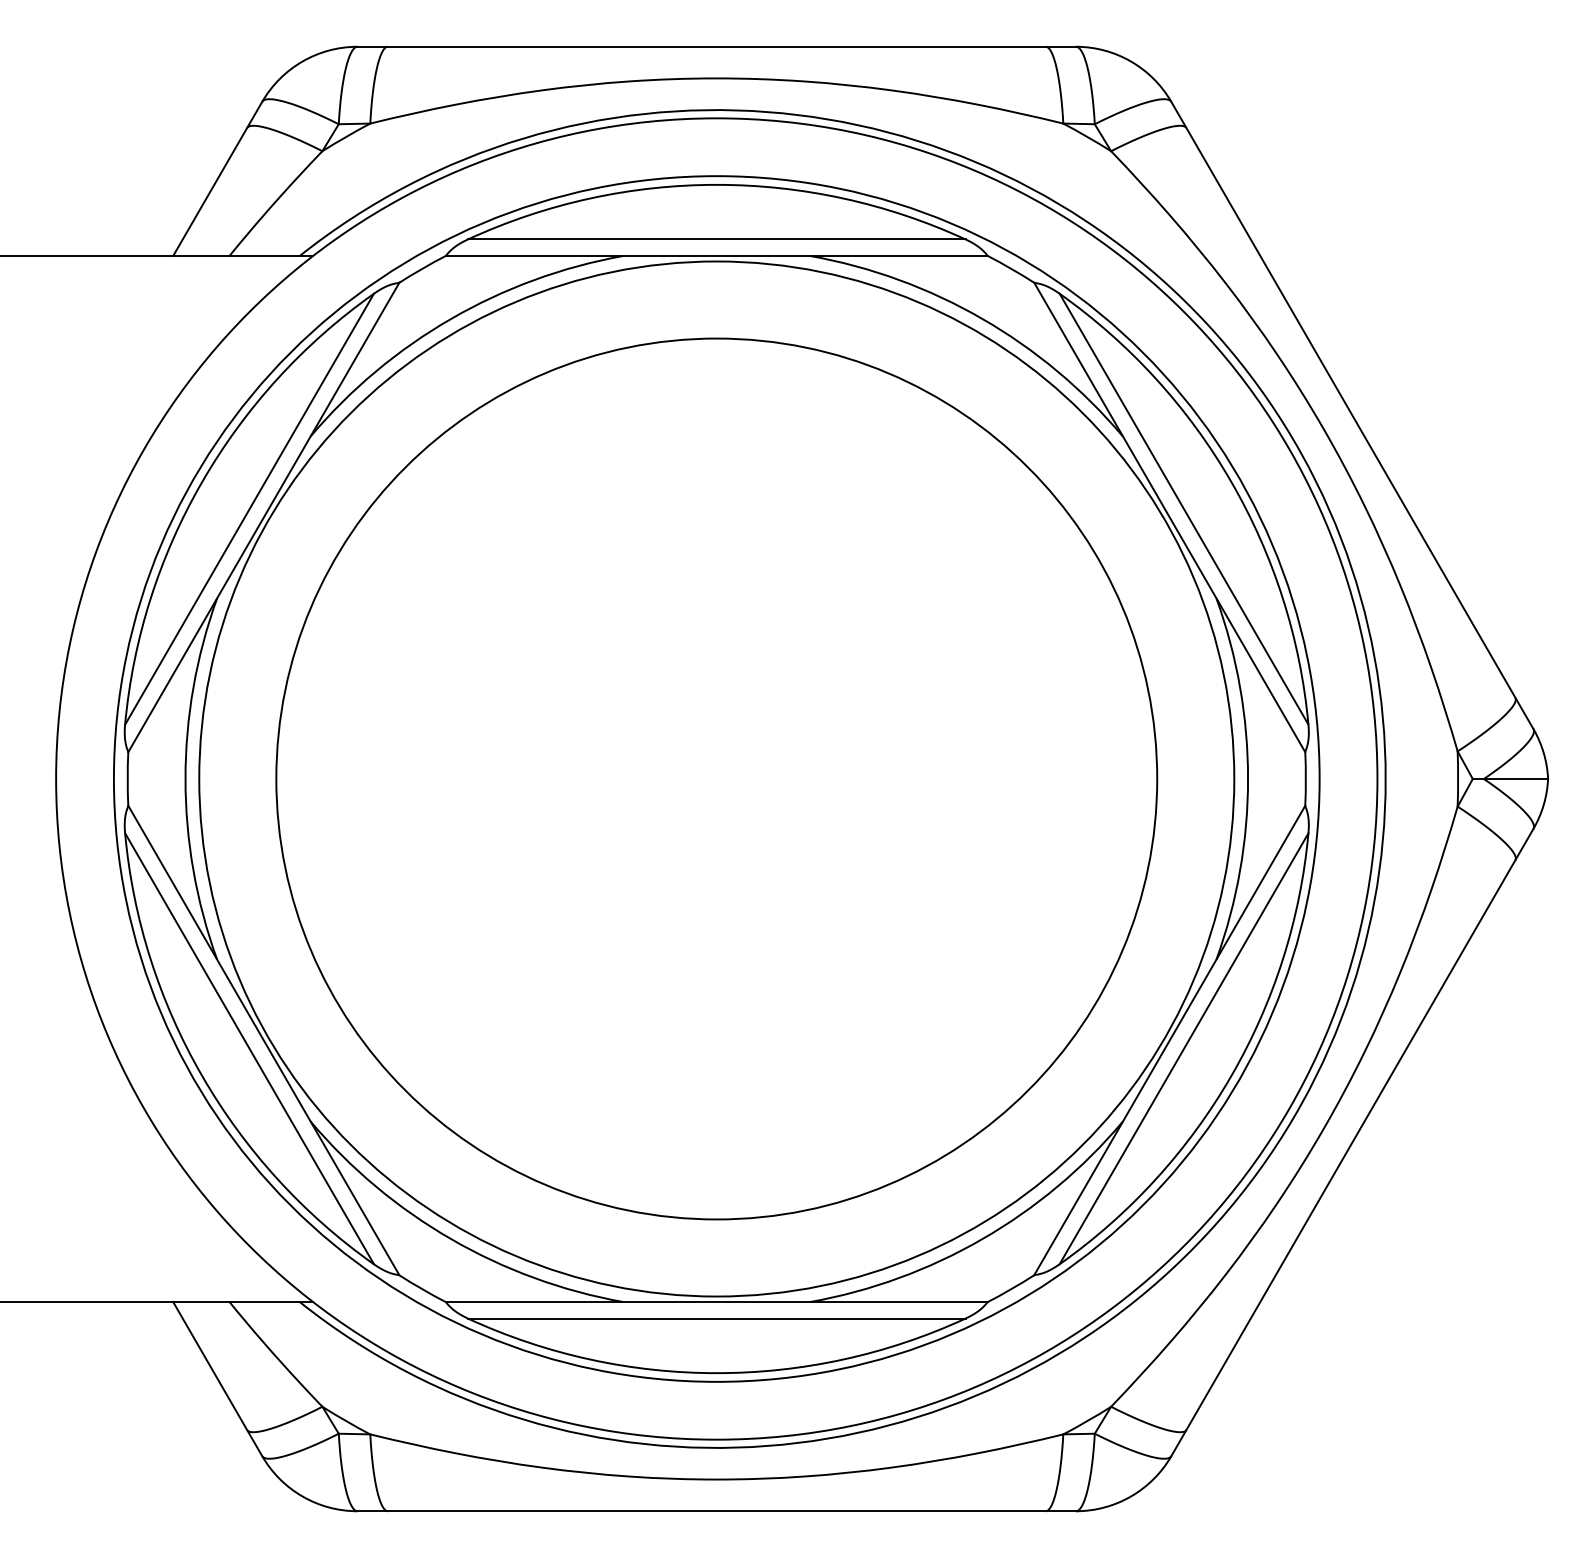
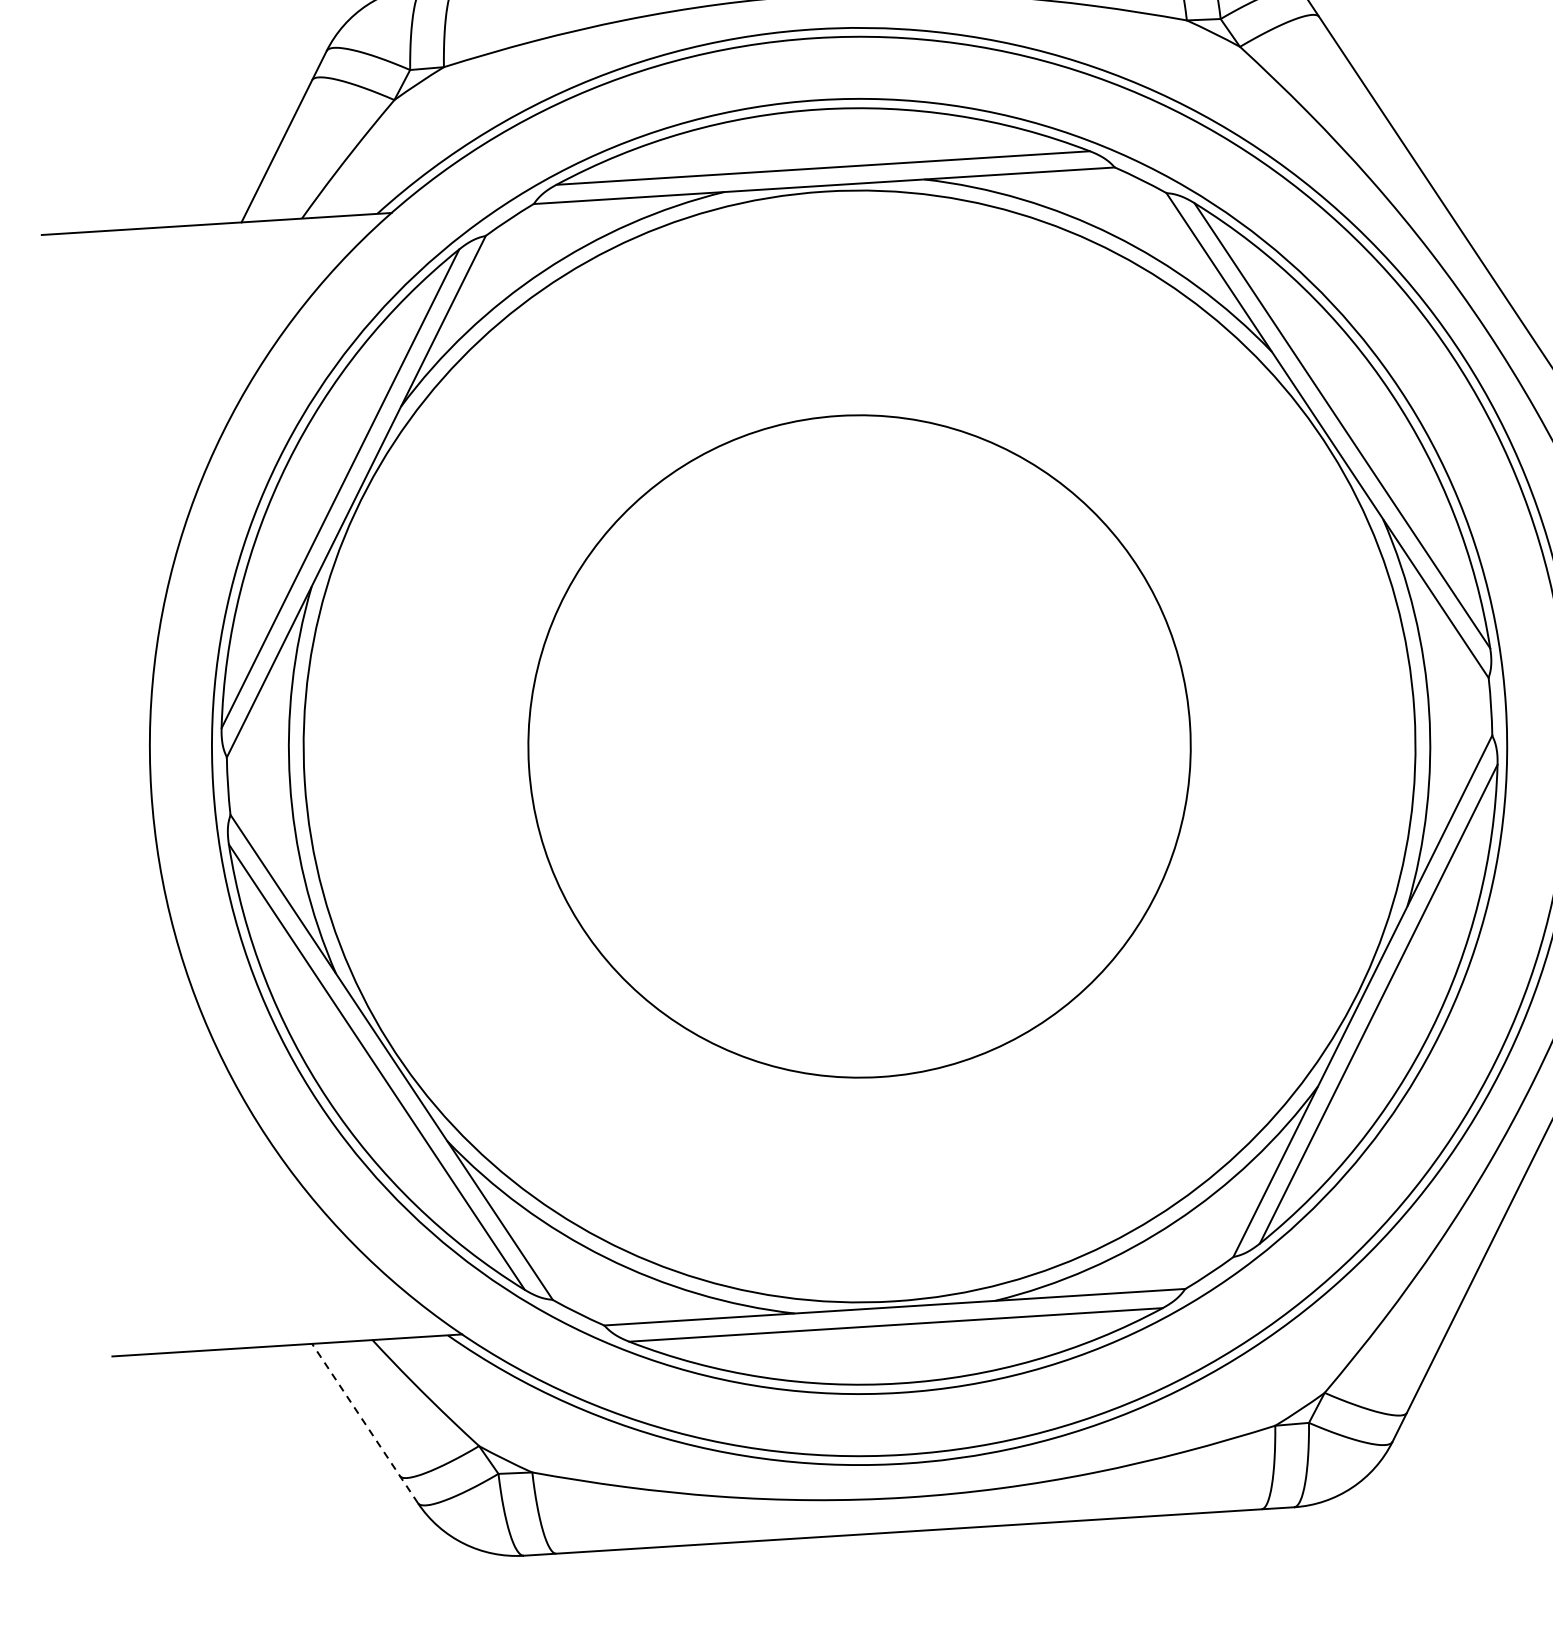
circle: (716, 778) -> (859, 745), size x0.7
line: (217, 1378) -> (364, 1422), solid -> dashed

